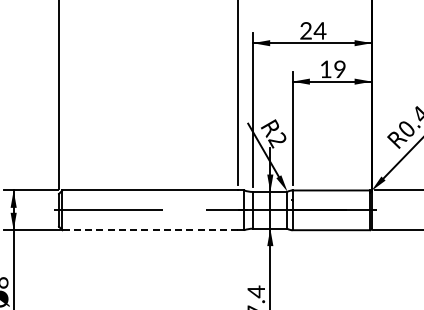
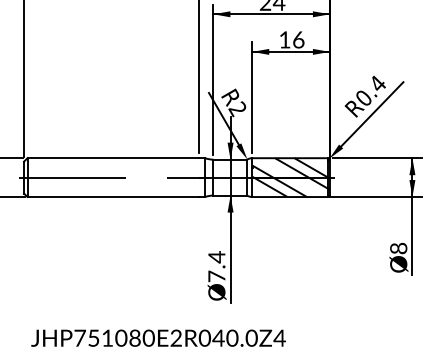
text: (339, 68) -> (298, 39), 19 -> 16
hatch: (331, 210) -> (290, 177), added
line: (150, 230) -> (113, 197), dashed -> solid

